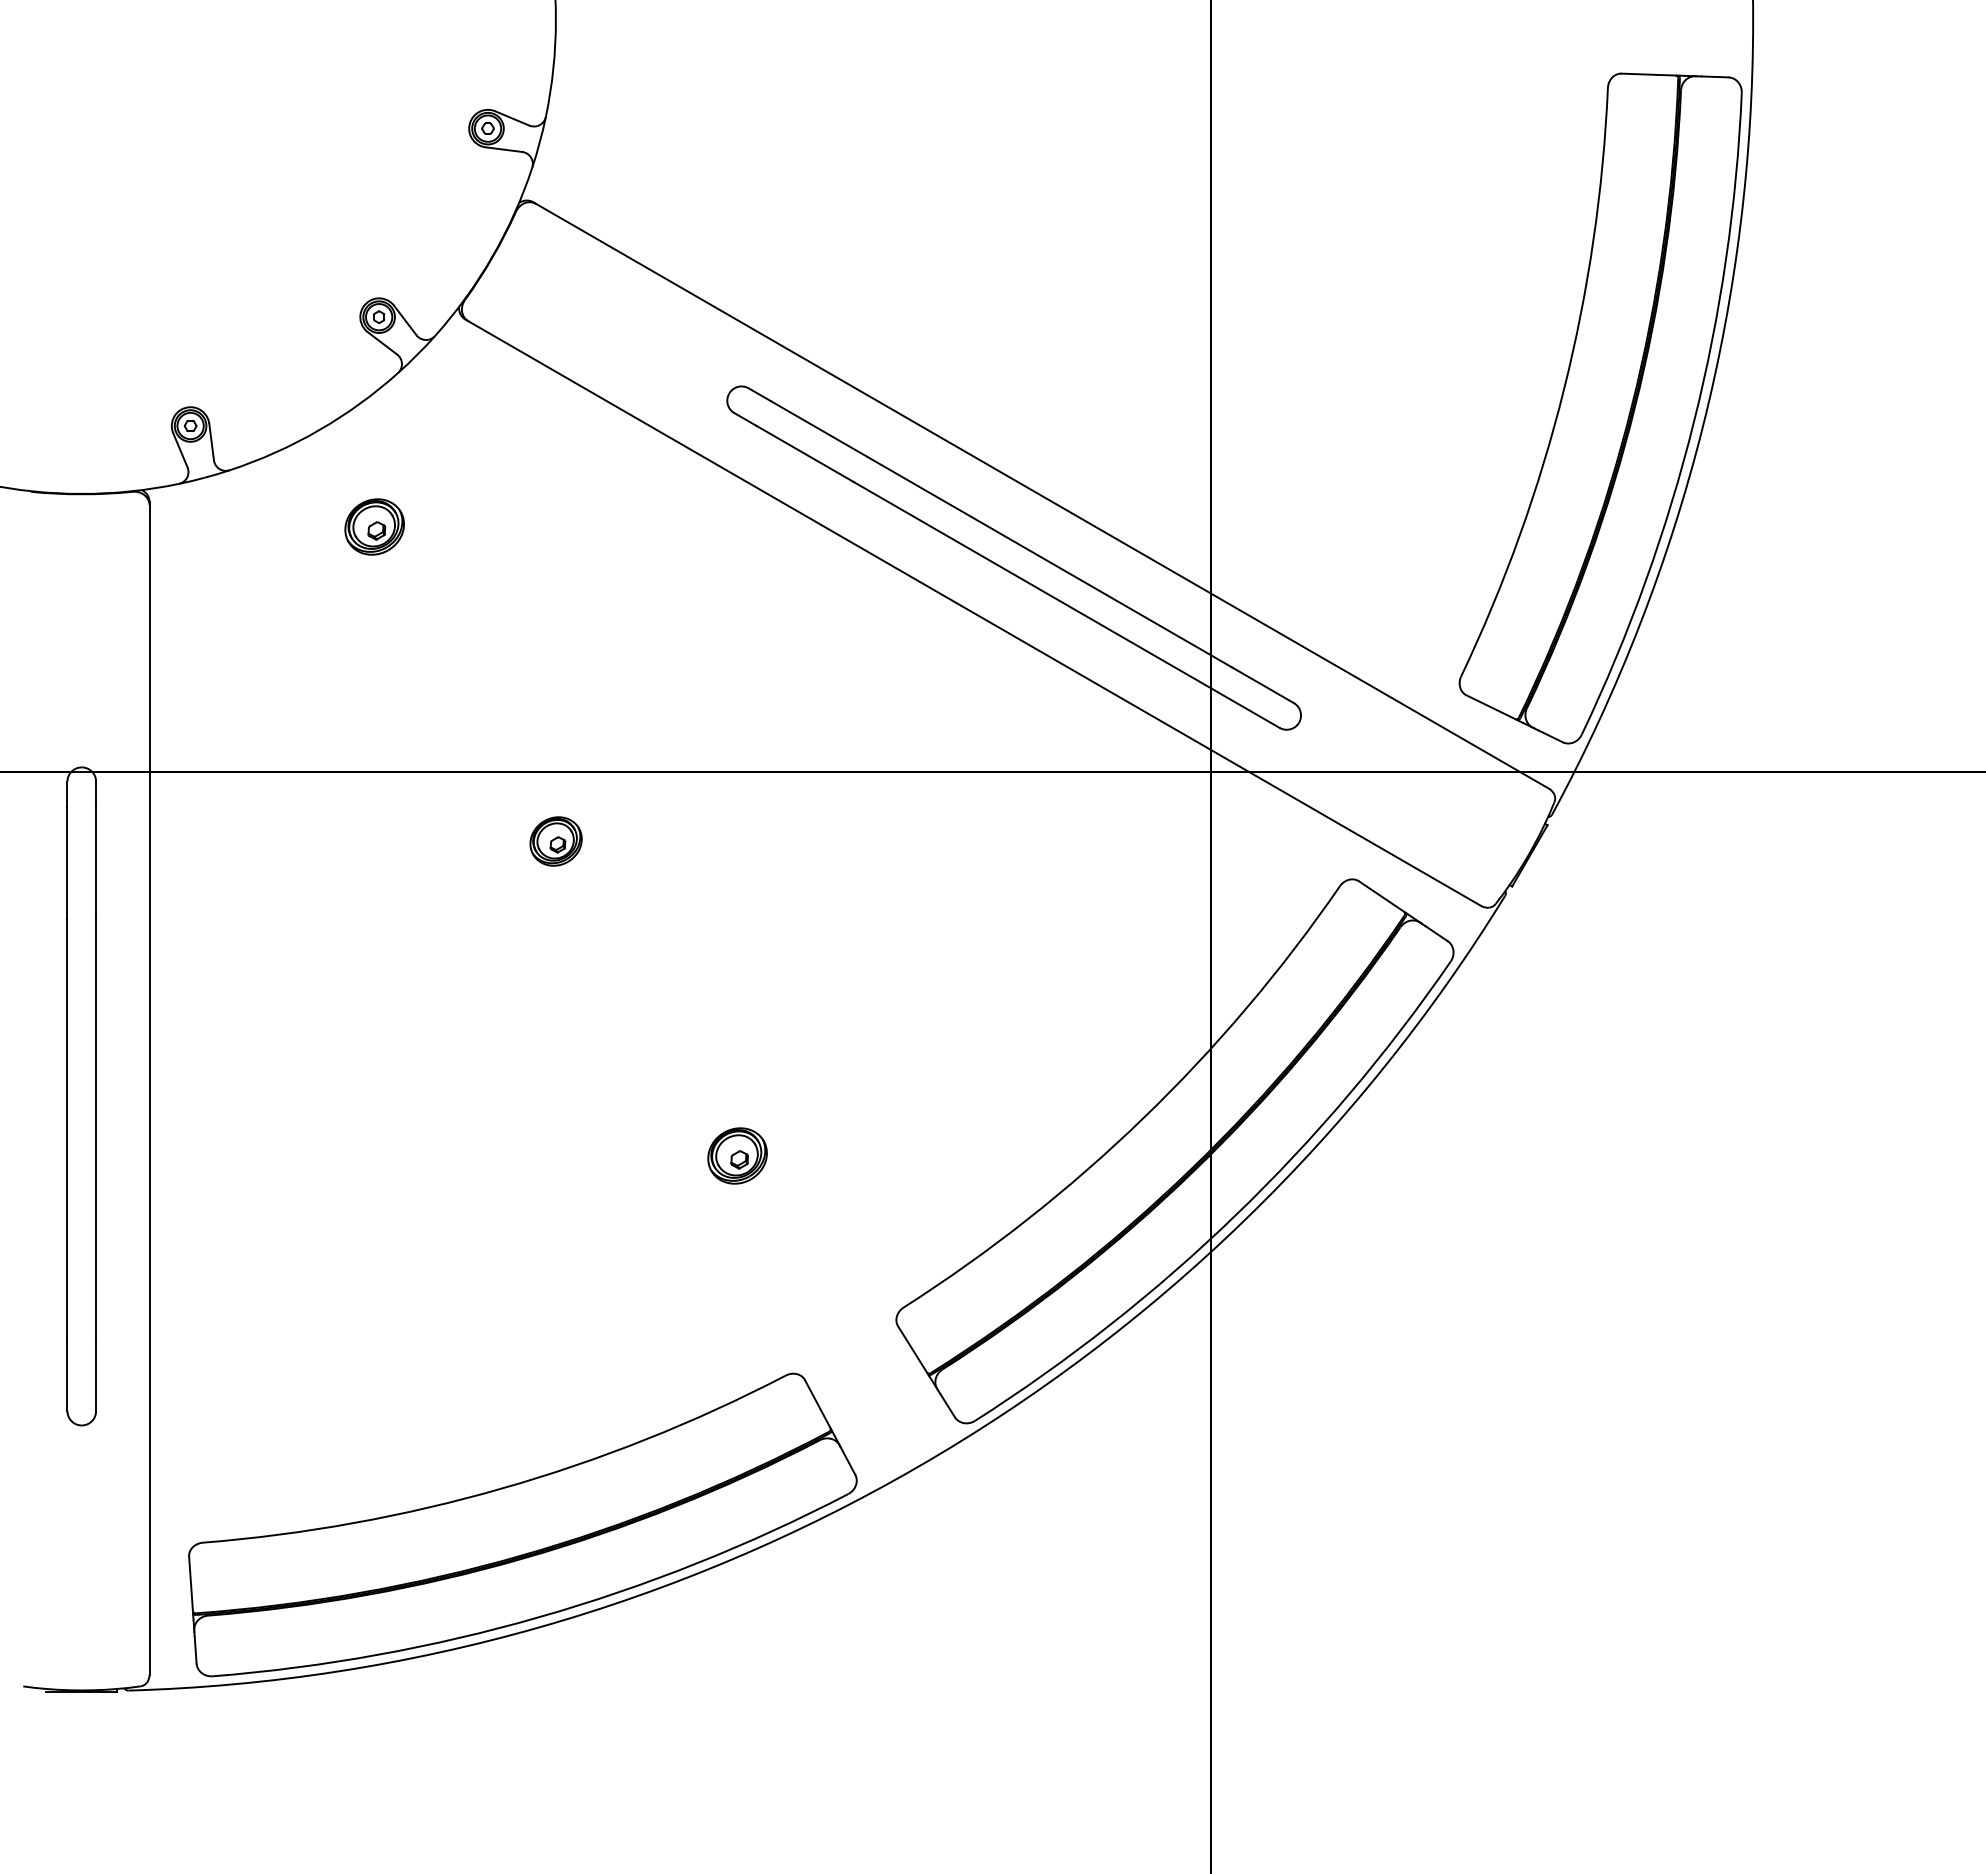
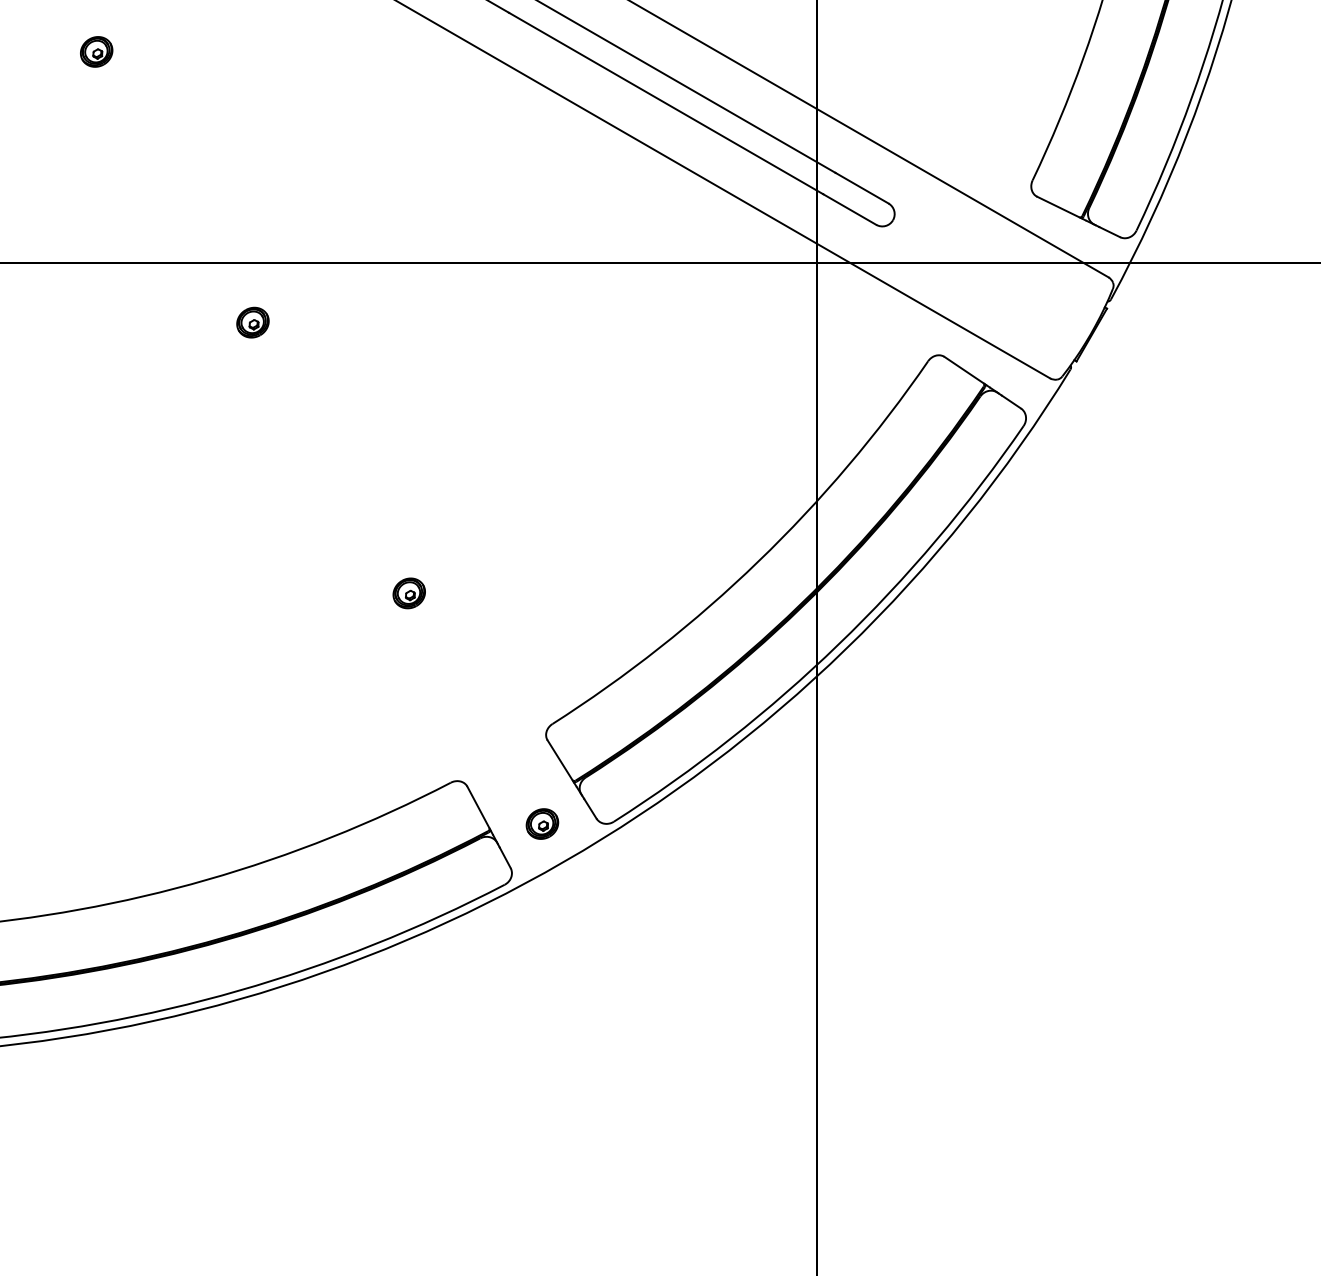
part: (374, 527) -> (96, 52), size x0.62
part: (555, 841) -> (252, 322), size x0.71
part: (737, 1155) -> (409, 593), size x0.62
part: (891, 1423) -> (541, 824), added

